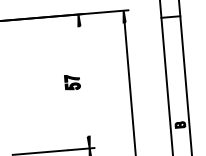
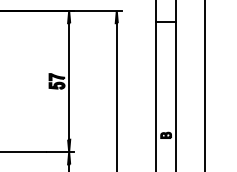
line: (84, 81) -> (69, 81), added

